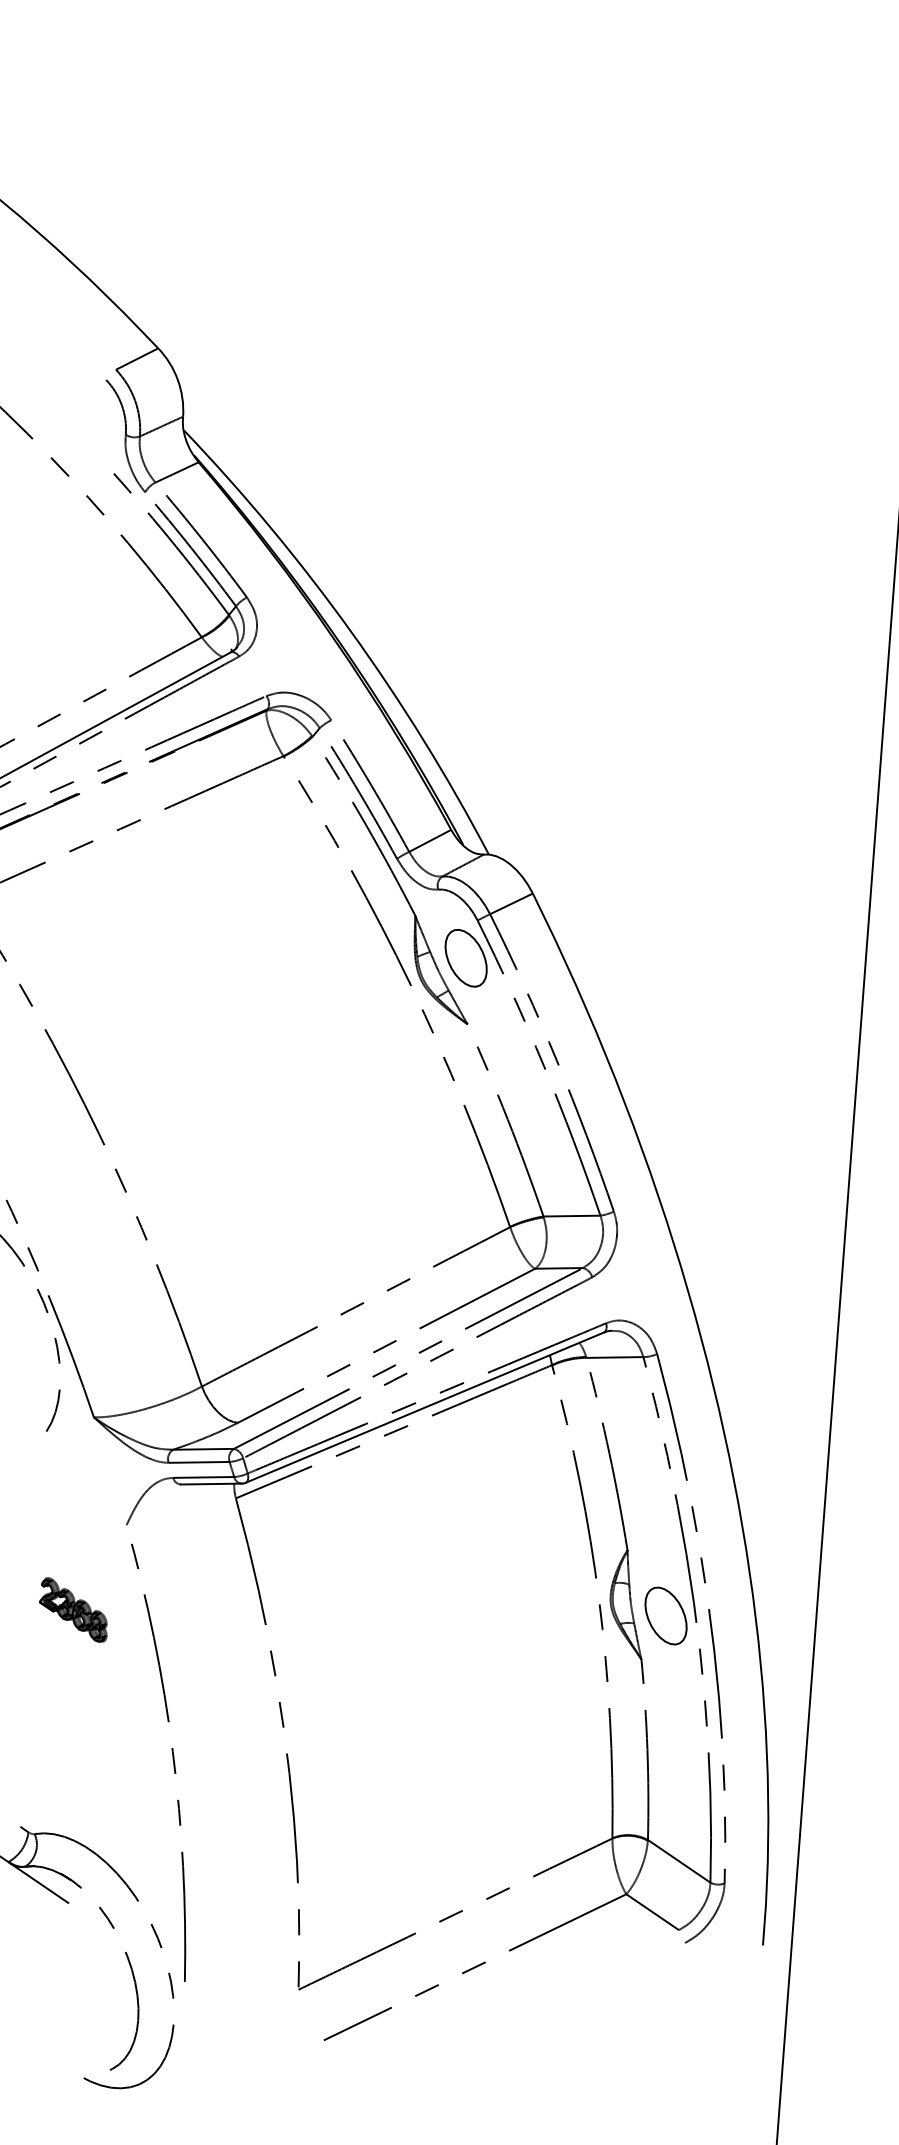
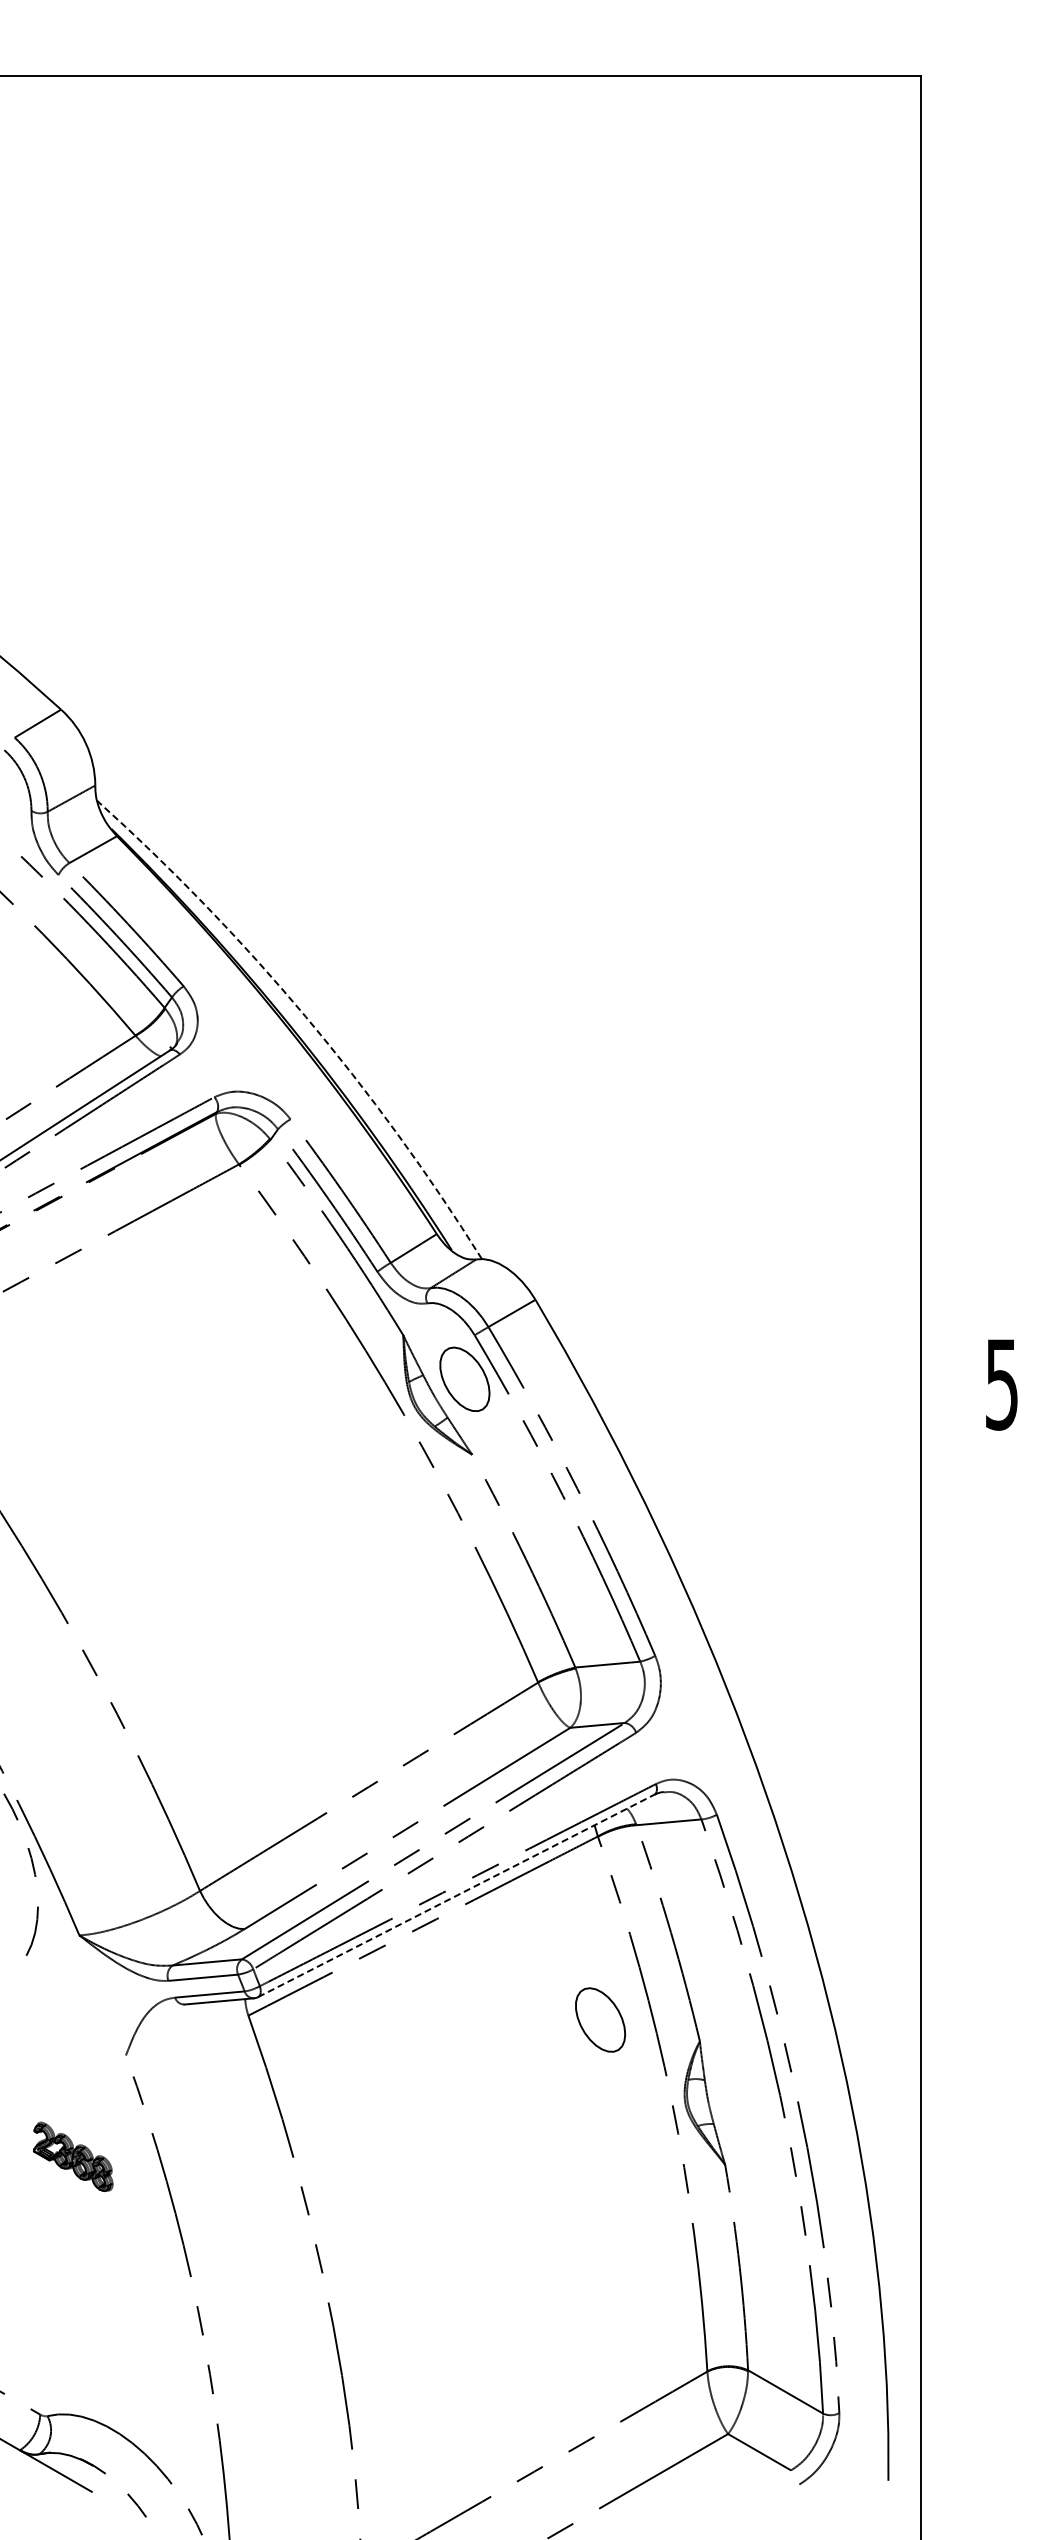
arc: (351, 631) -> (305, 1016), solid -> dashed
line: (425, 1407) -> (456, 1895), solid -> dashed
part: (666, 1615) -> (600, 2019), moved

